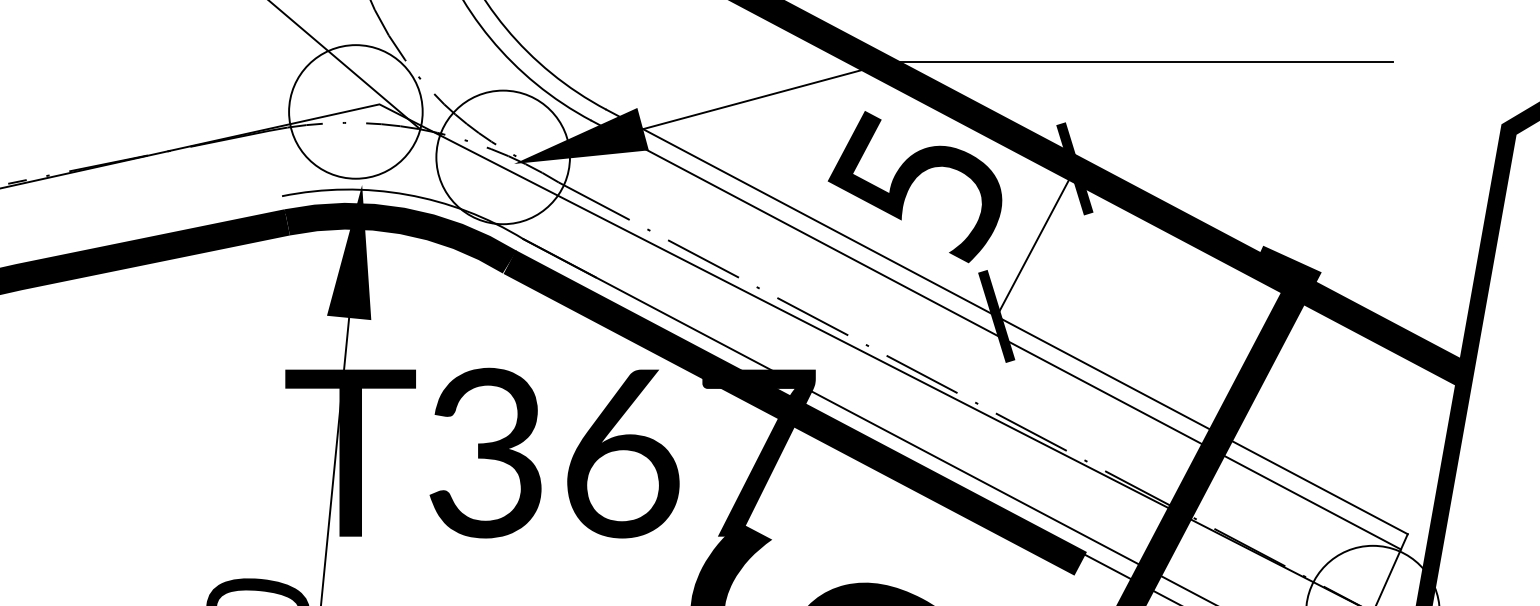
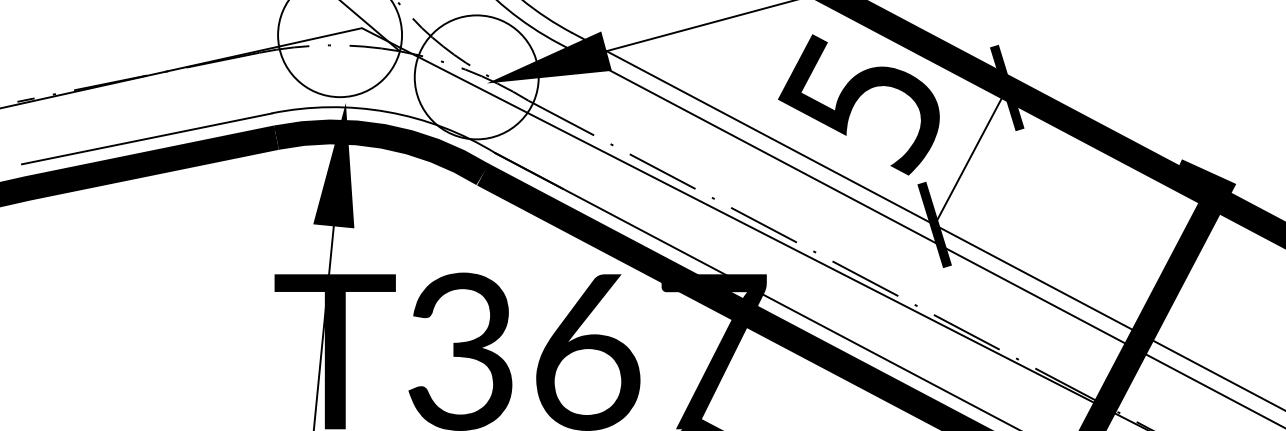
line: (147, 223) -> (146, 138), added

